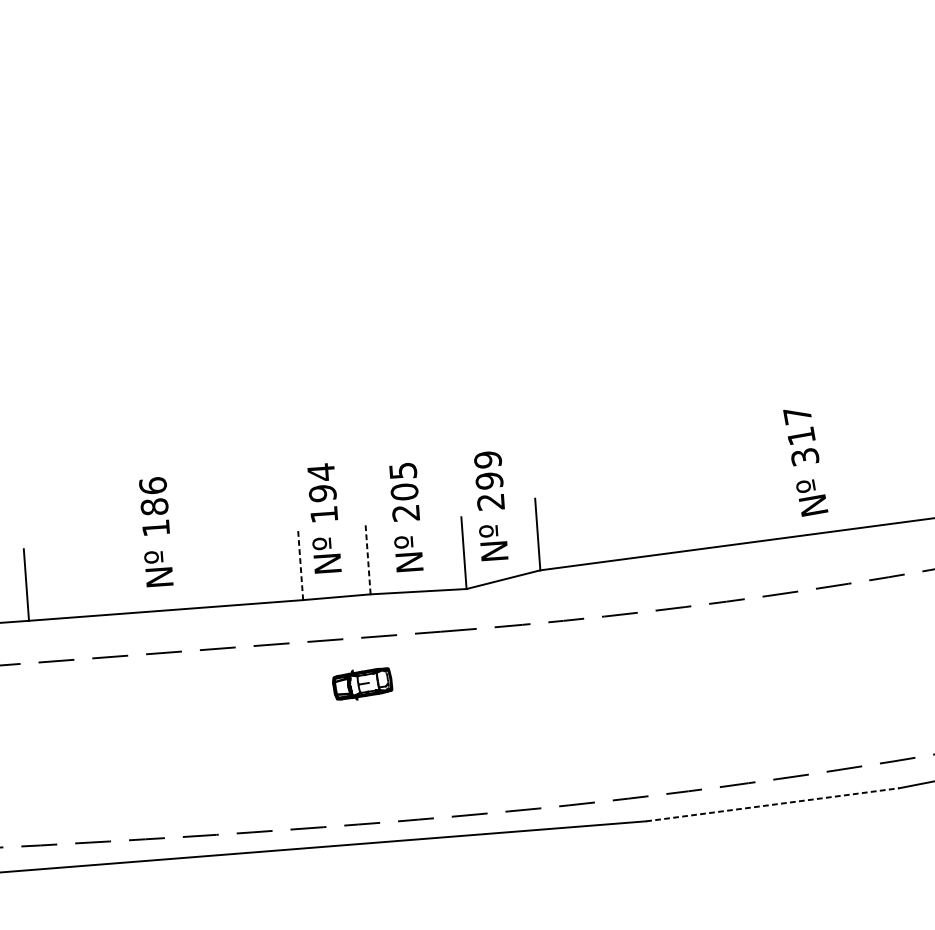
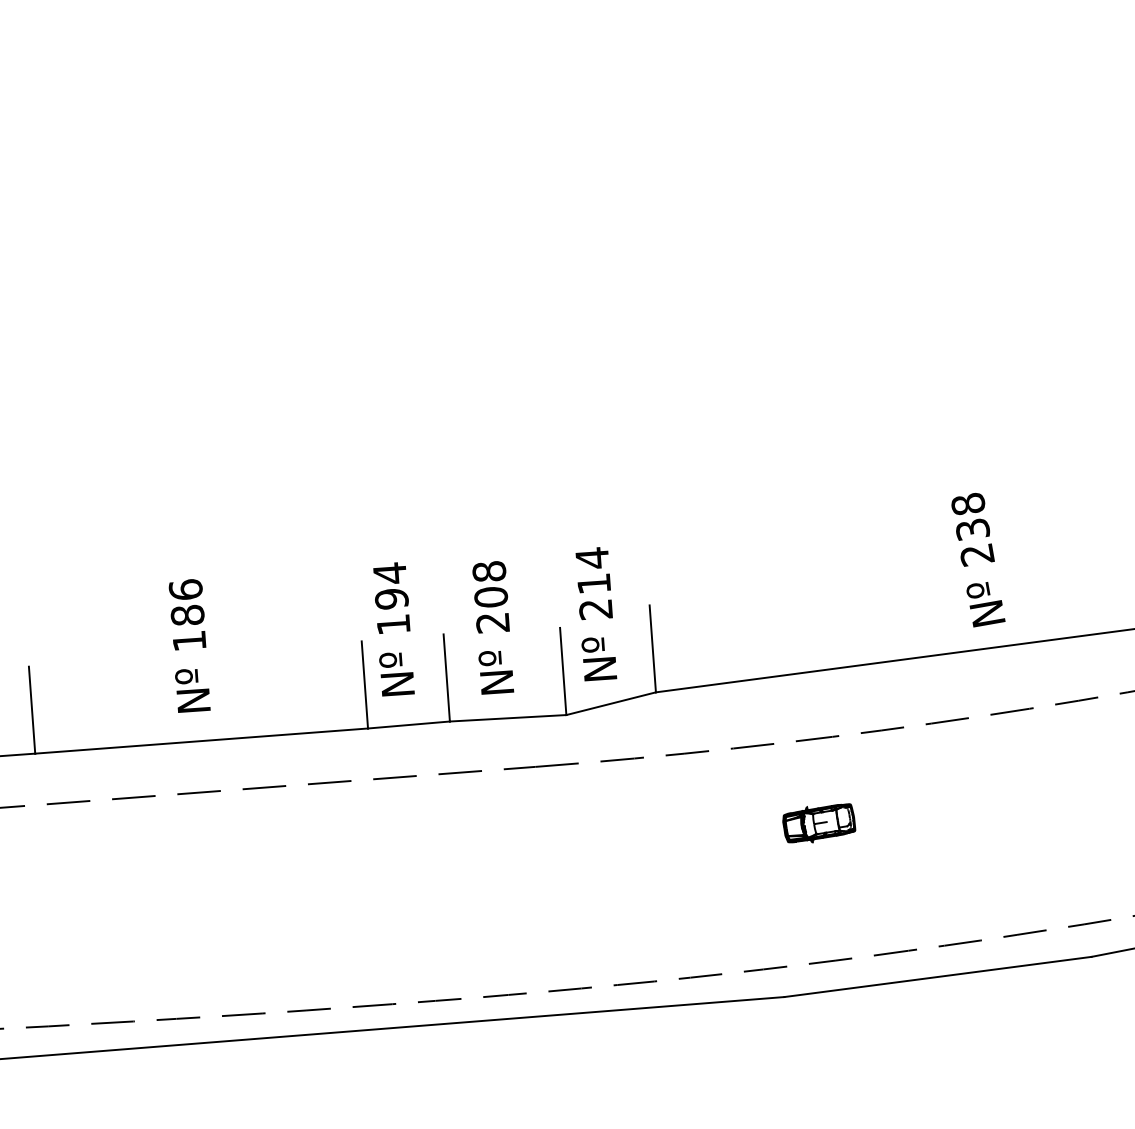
text: (801, 436) -> (972, 529), 317 -> 238
text: (488, 469) -> (593, 570), 299 -> 214
text: (403, 470) -> (489, 571), 205 -> 208
line: (367, 558) -> (446, 677), dashed -> solid
line: (300, 563) -> (364, 684), dashed -> solid
part: (362, 684) -> (819, 823), moved
line: (773, 804) -> (938, 976), dashed -> solid

